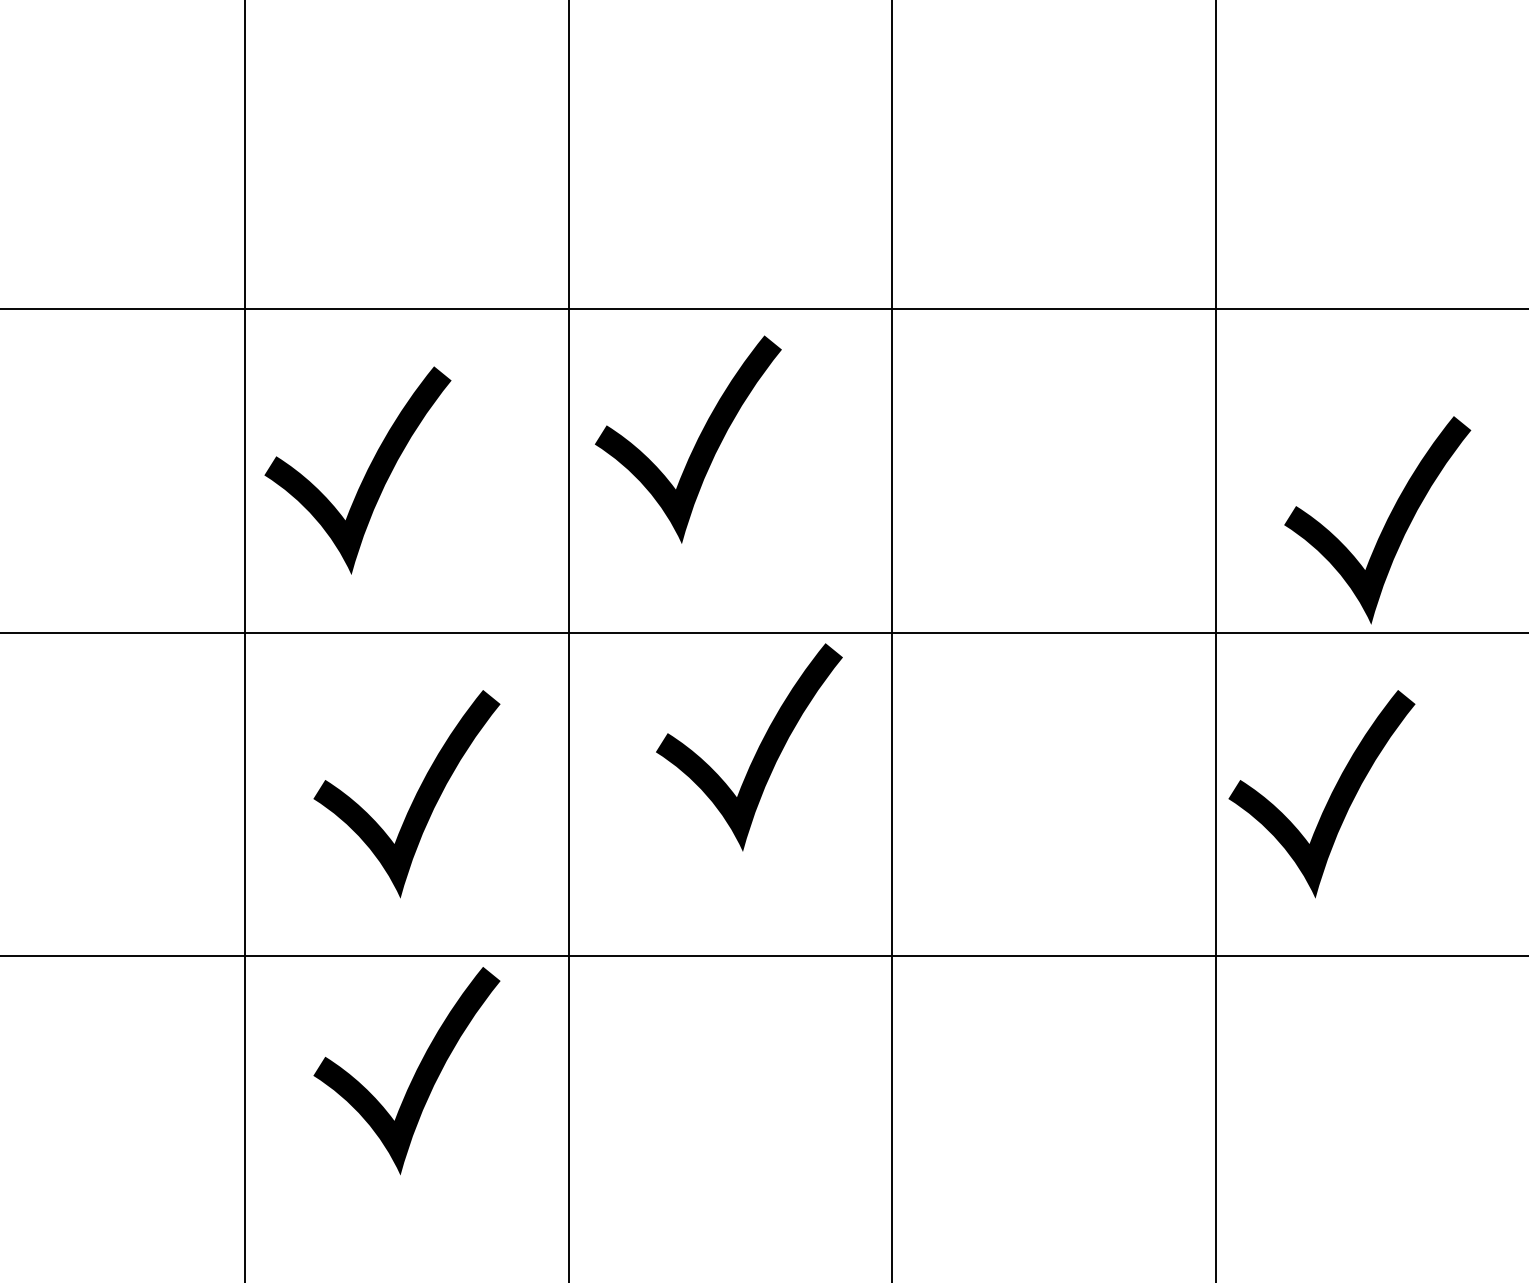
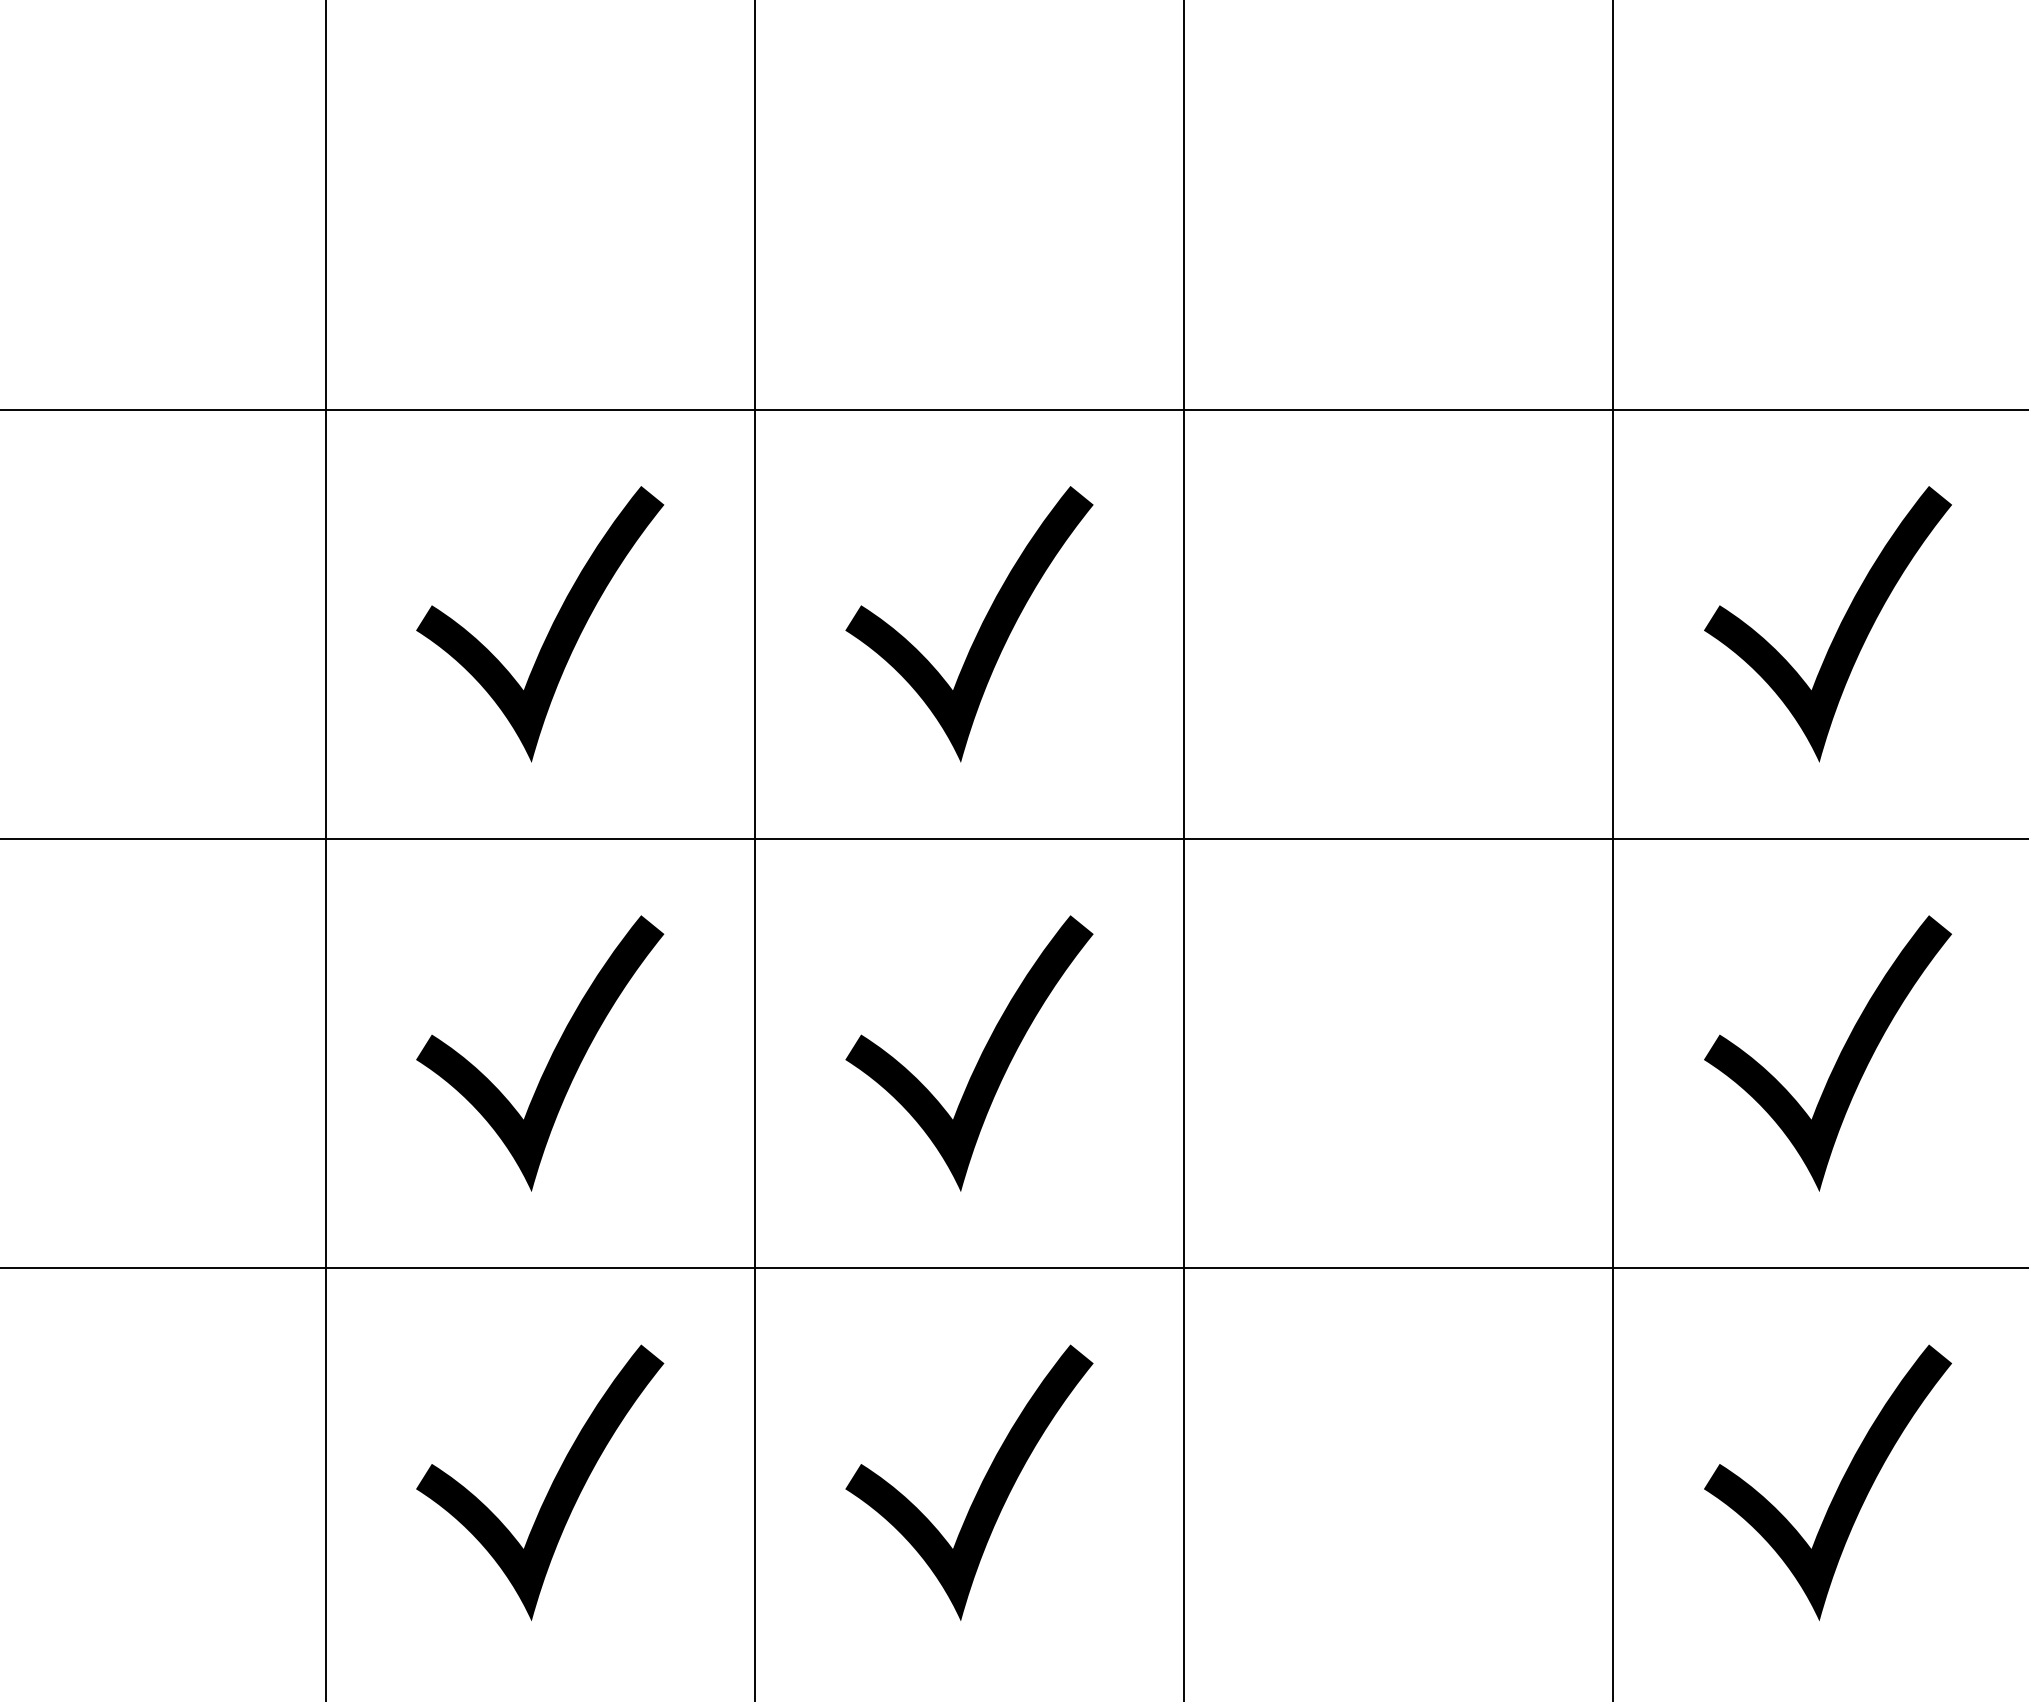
part: (695, 442) -> (979, 628), moved
part: (365, 473) -> (550, 627), moved
part: (1384, 524) -> (1837, 629), moved
part: (756, 750) -> (979, 1057), moved
part: (1329, 797) -> (1837, 1058), moved
part: (414, 1073) -> (550, 1486), moved
fill: (730, 1117) -> (969, 1482), added
fill: (1377, 1117) -> (1827, 1482), added

